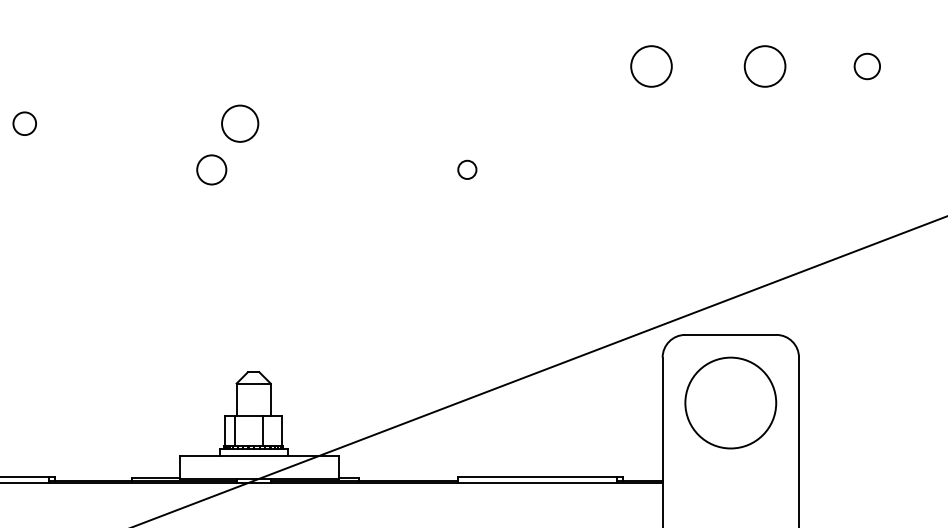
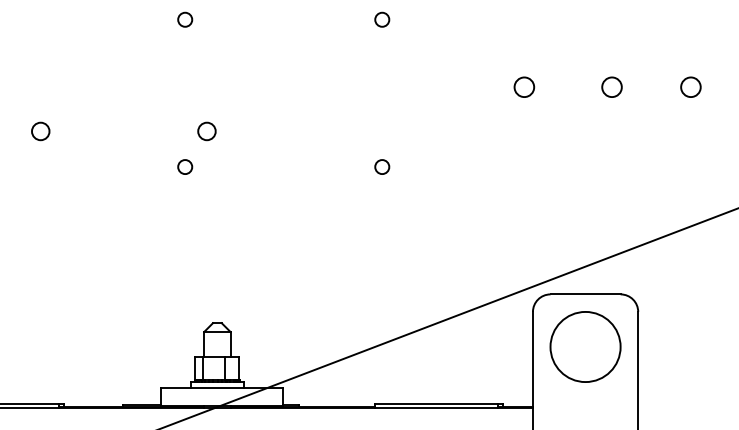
circle: (651, 66) -> (524, 87), size x0.62
circle: (764, 66) -> (611, 87), size x0.62
circle: (239, 123) -> (206, 131), size x0.62
circle: (212, 169) -> (185, 166), size x0.62

